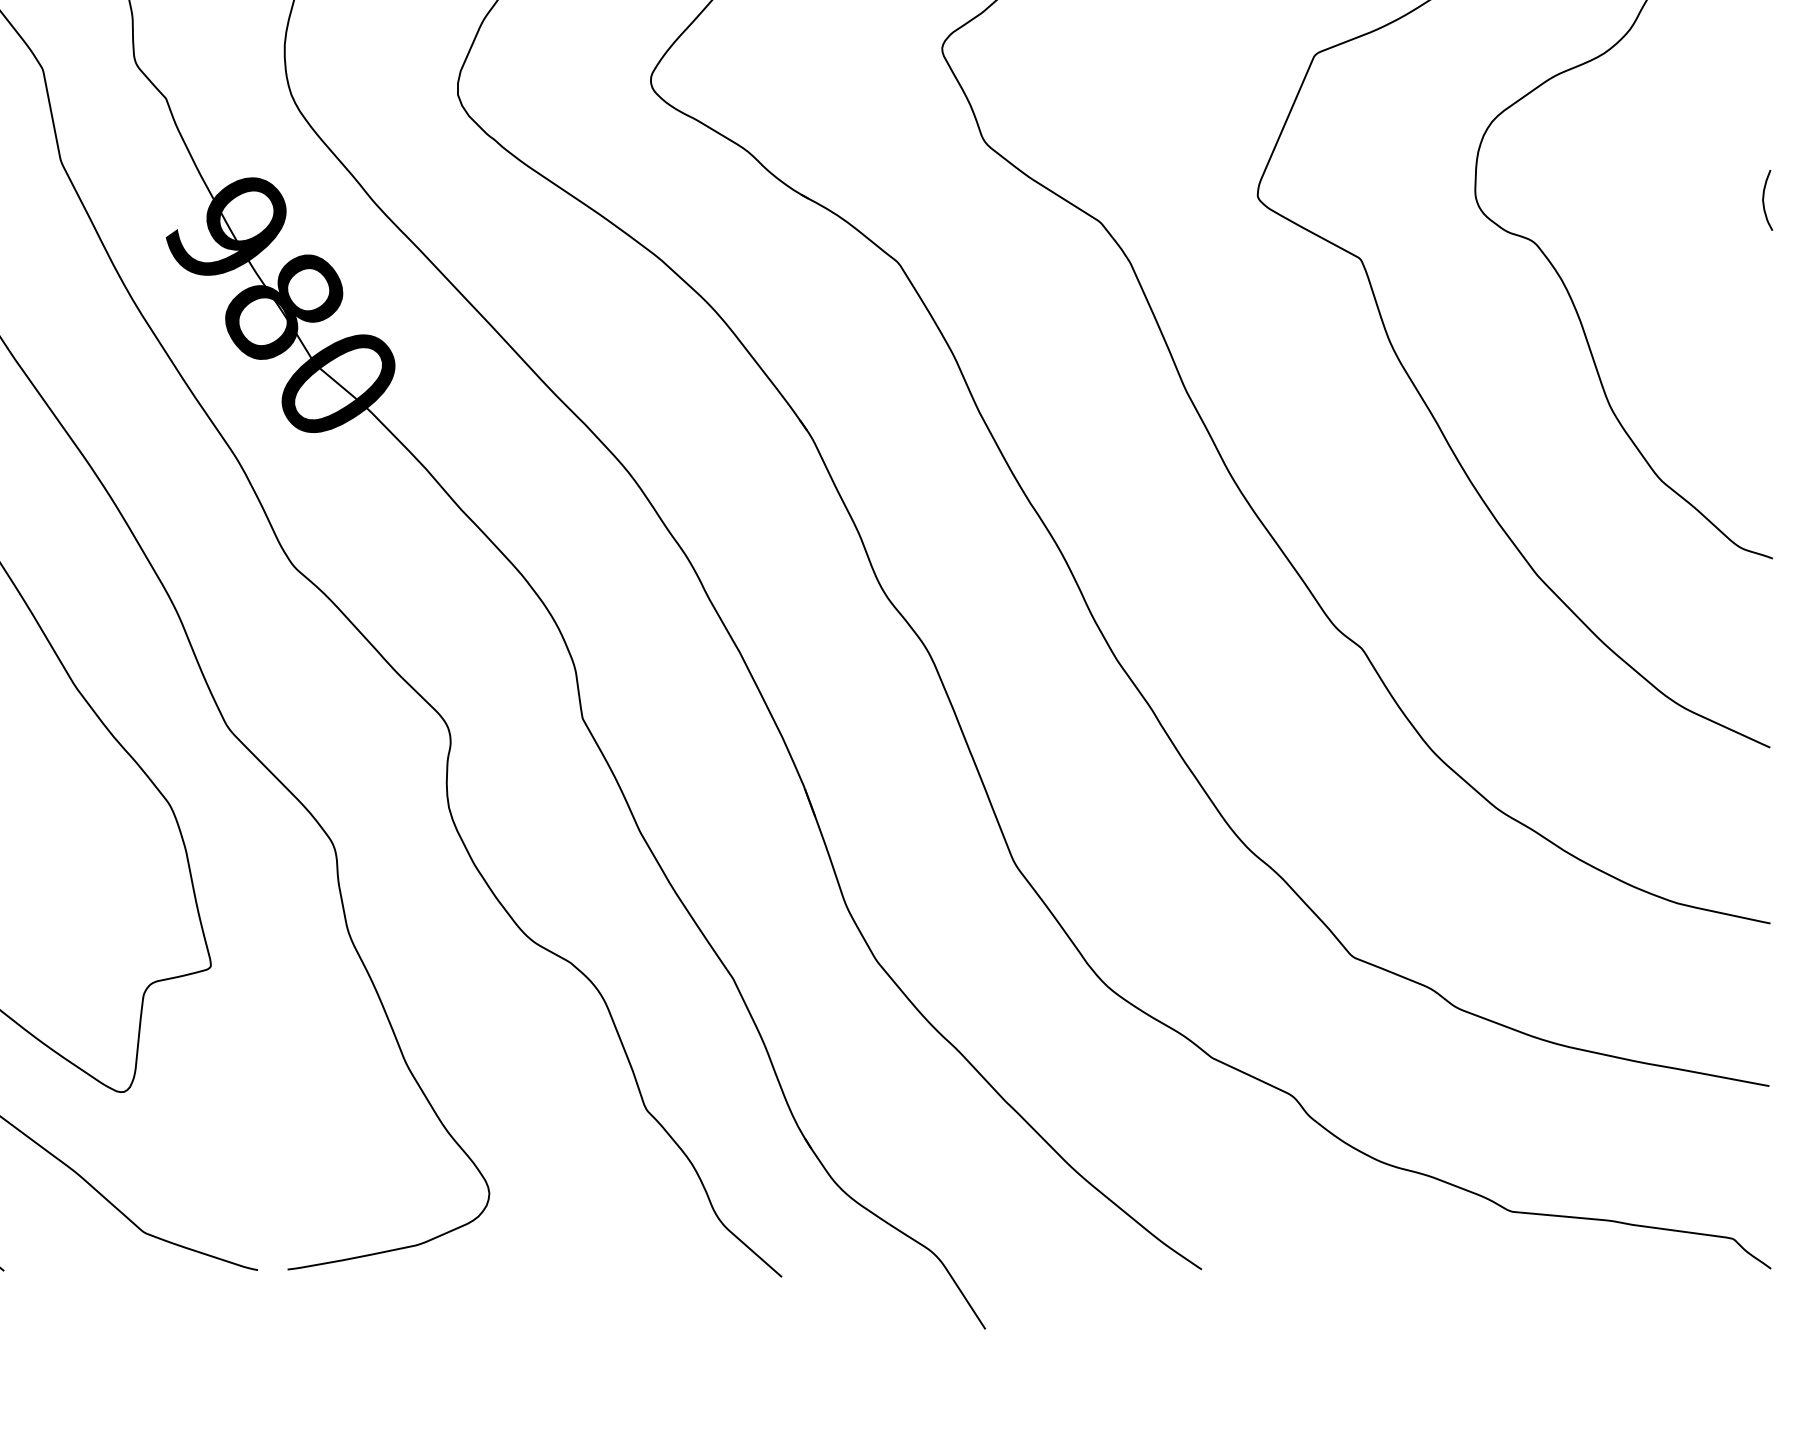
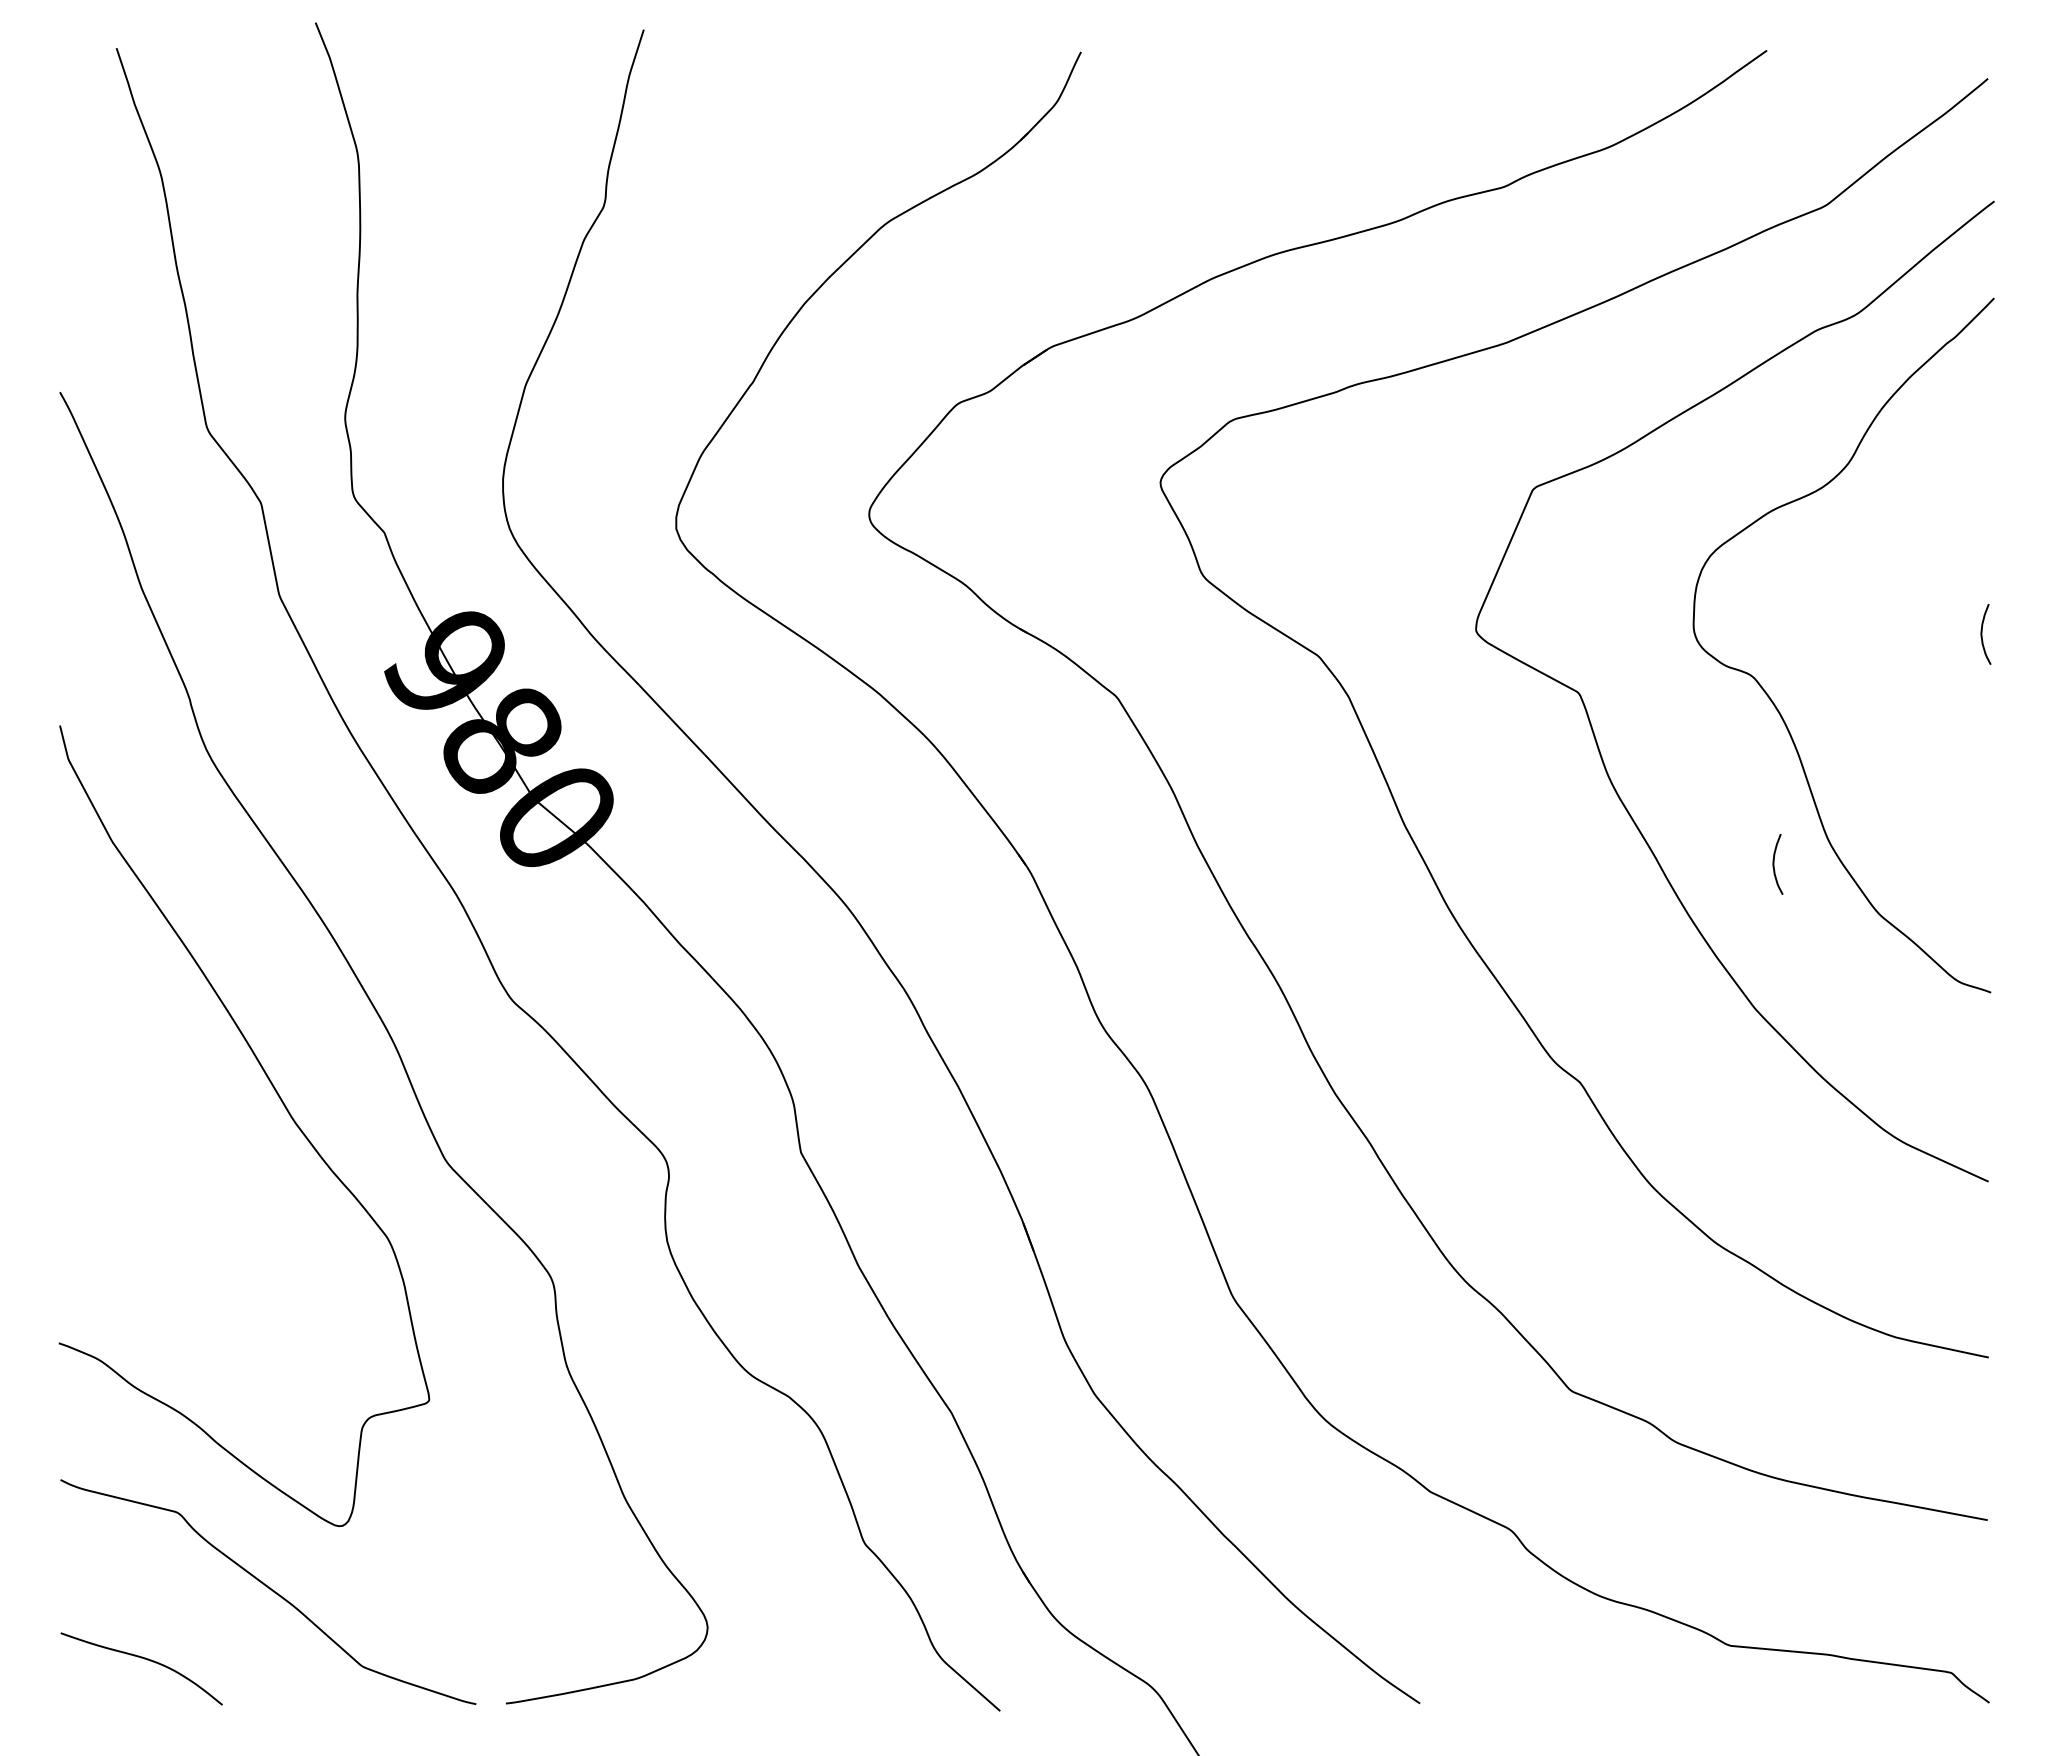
curve: (1556, 430) -> (1774, 864), added

